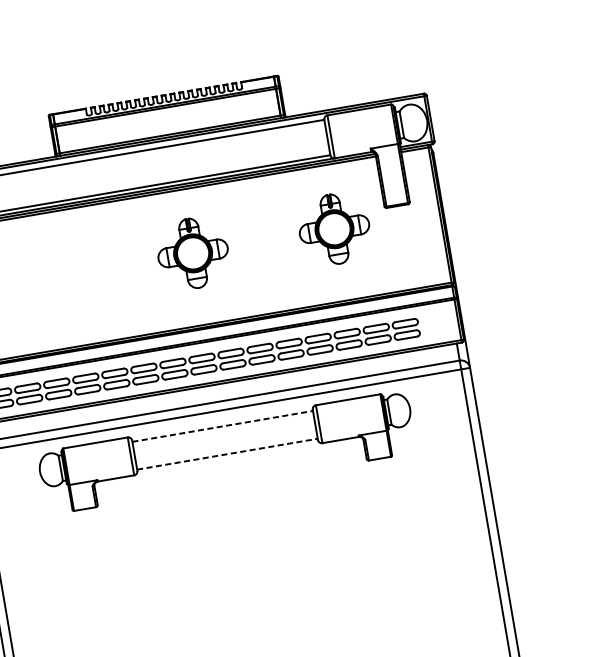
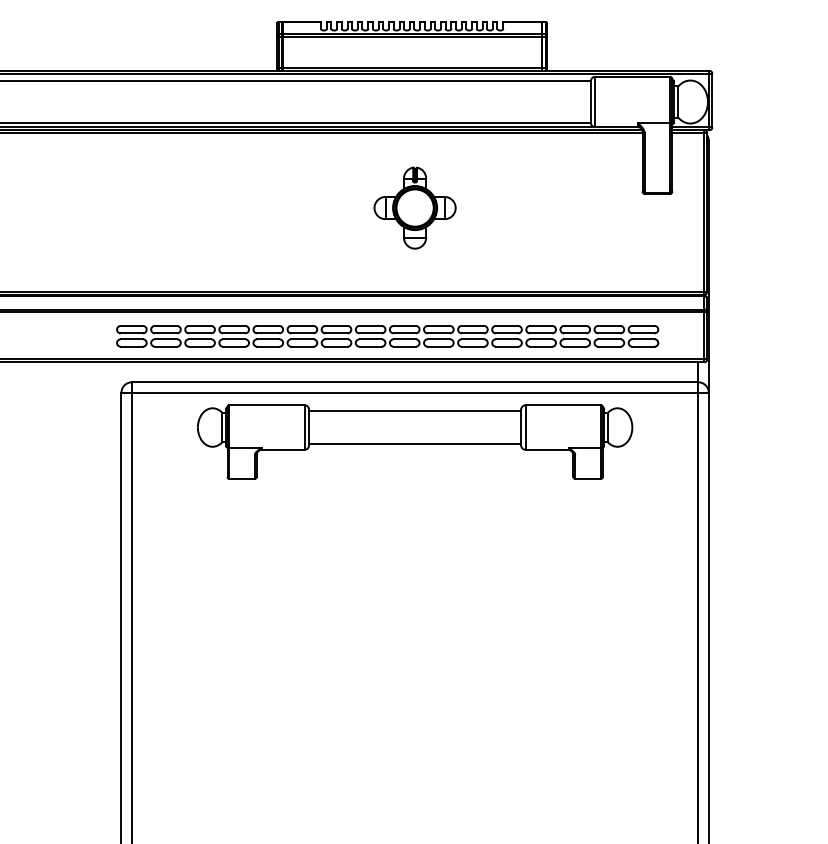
part: (333, 228) -> (580, 207), removed
line: (223, 426) -> (415, 411), dashed -> solid
line: (227, 453) -> (415, 443), dashed -> solid

